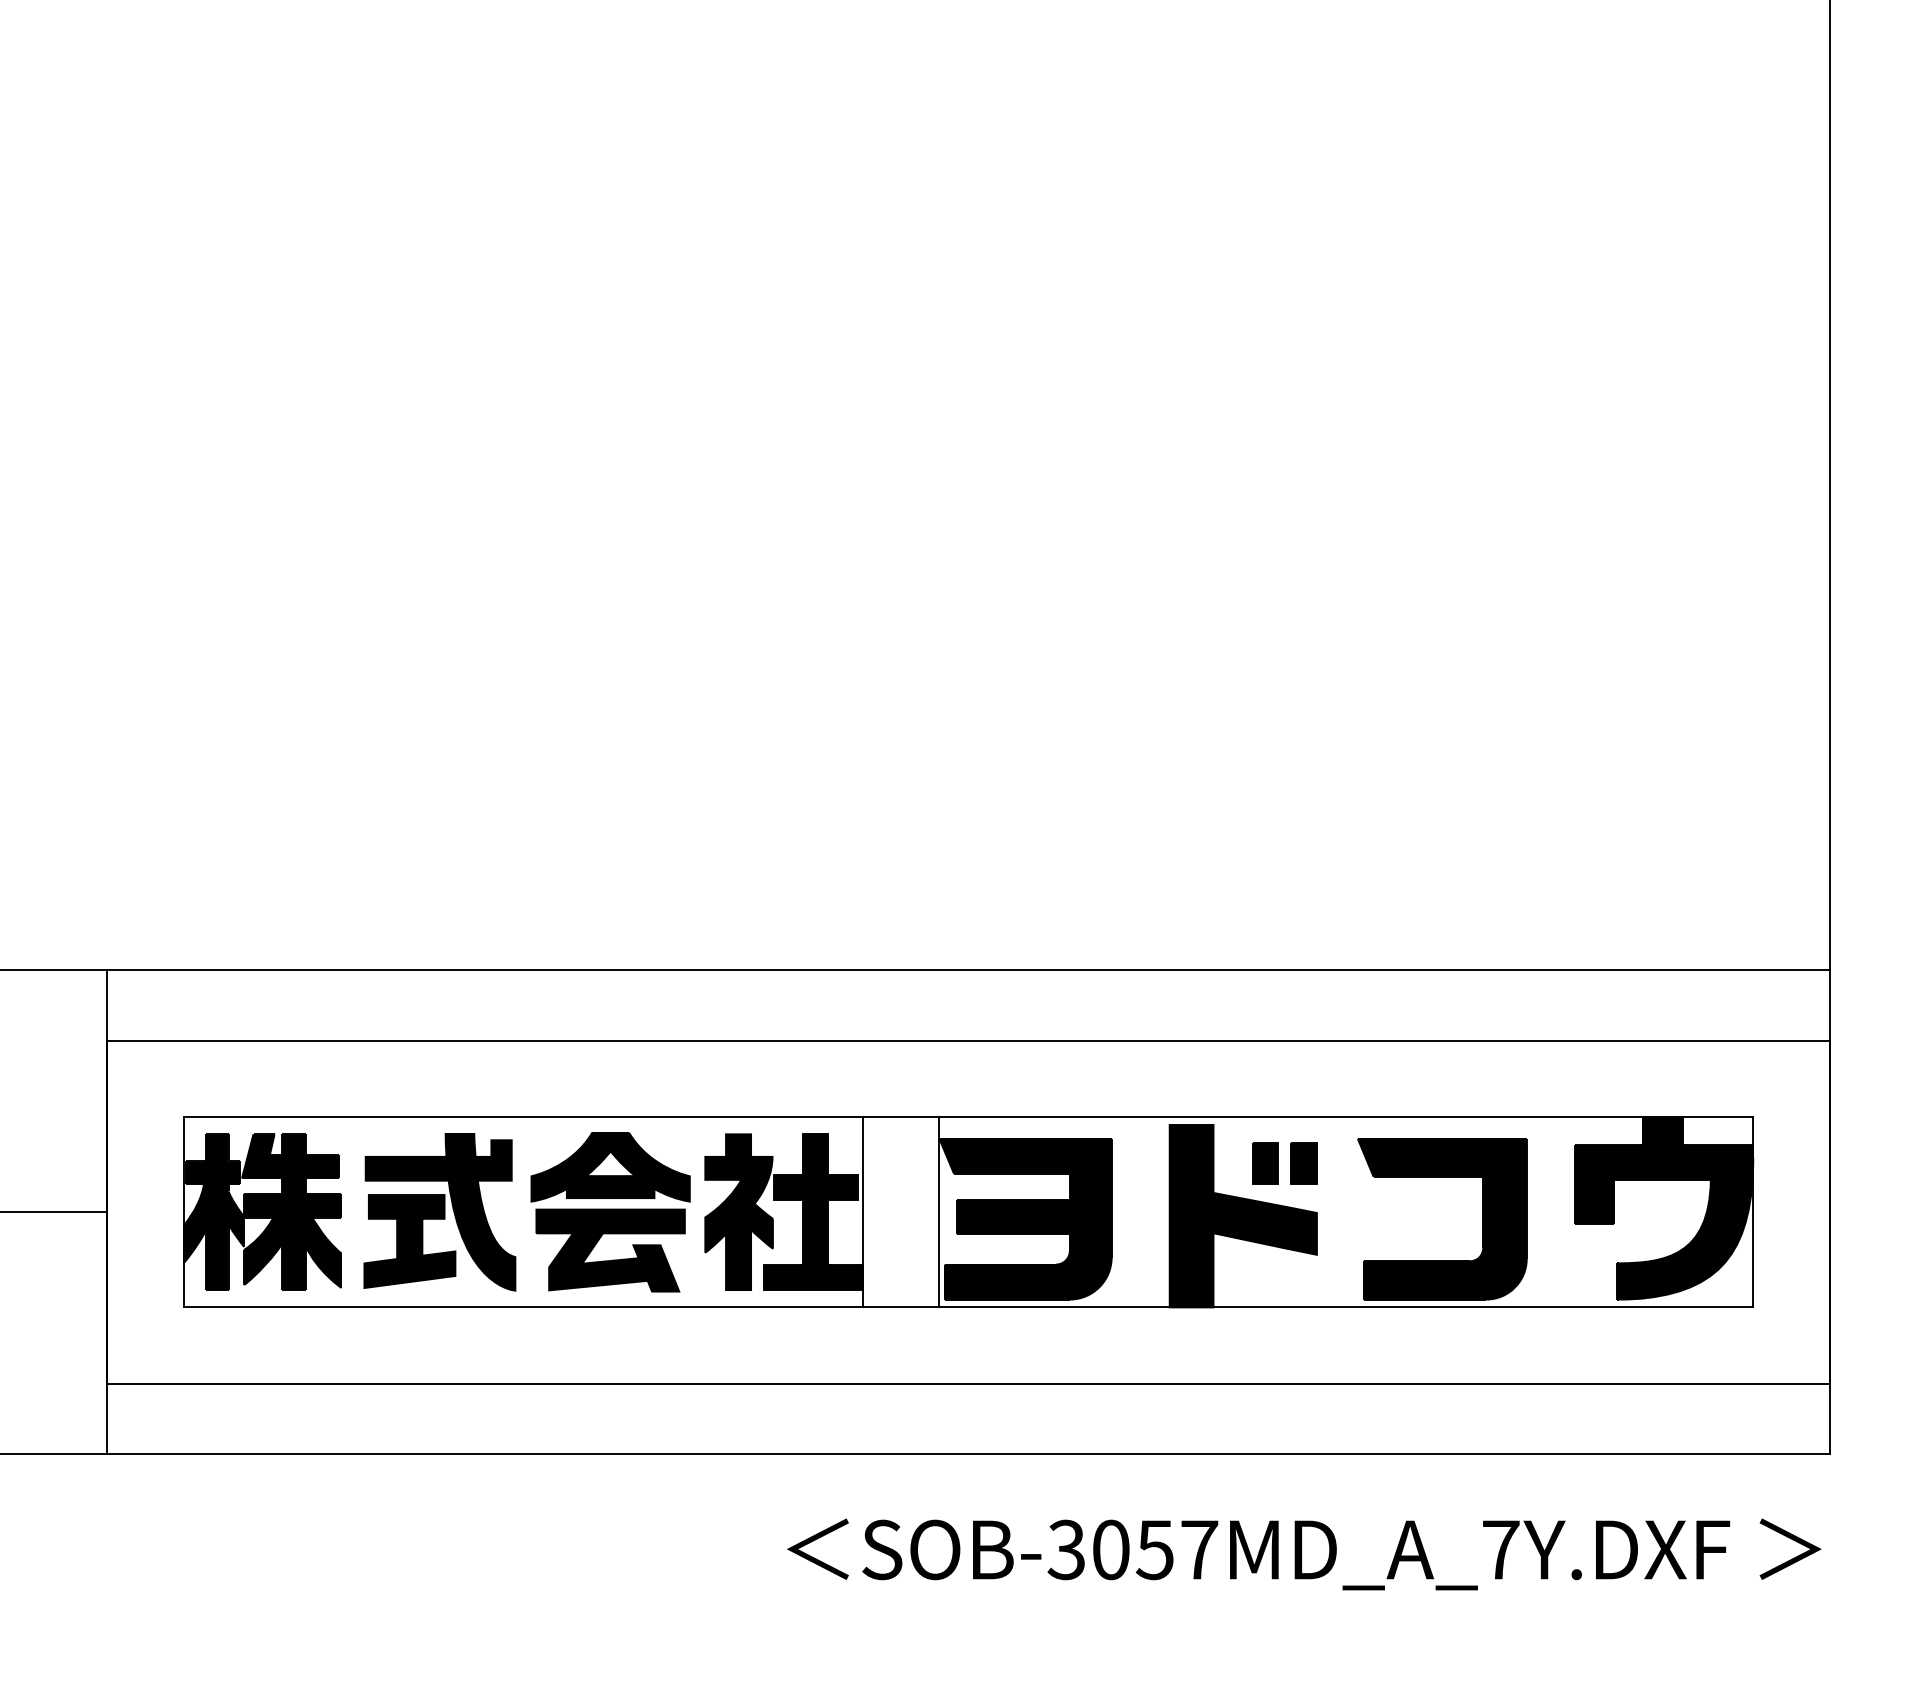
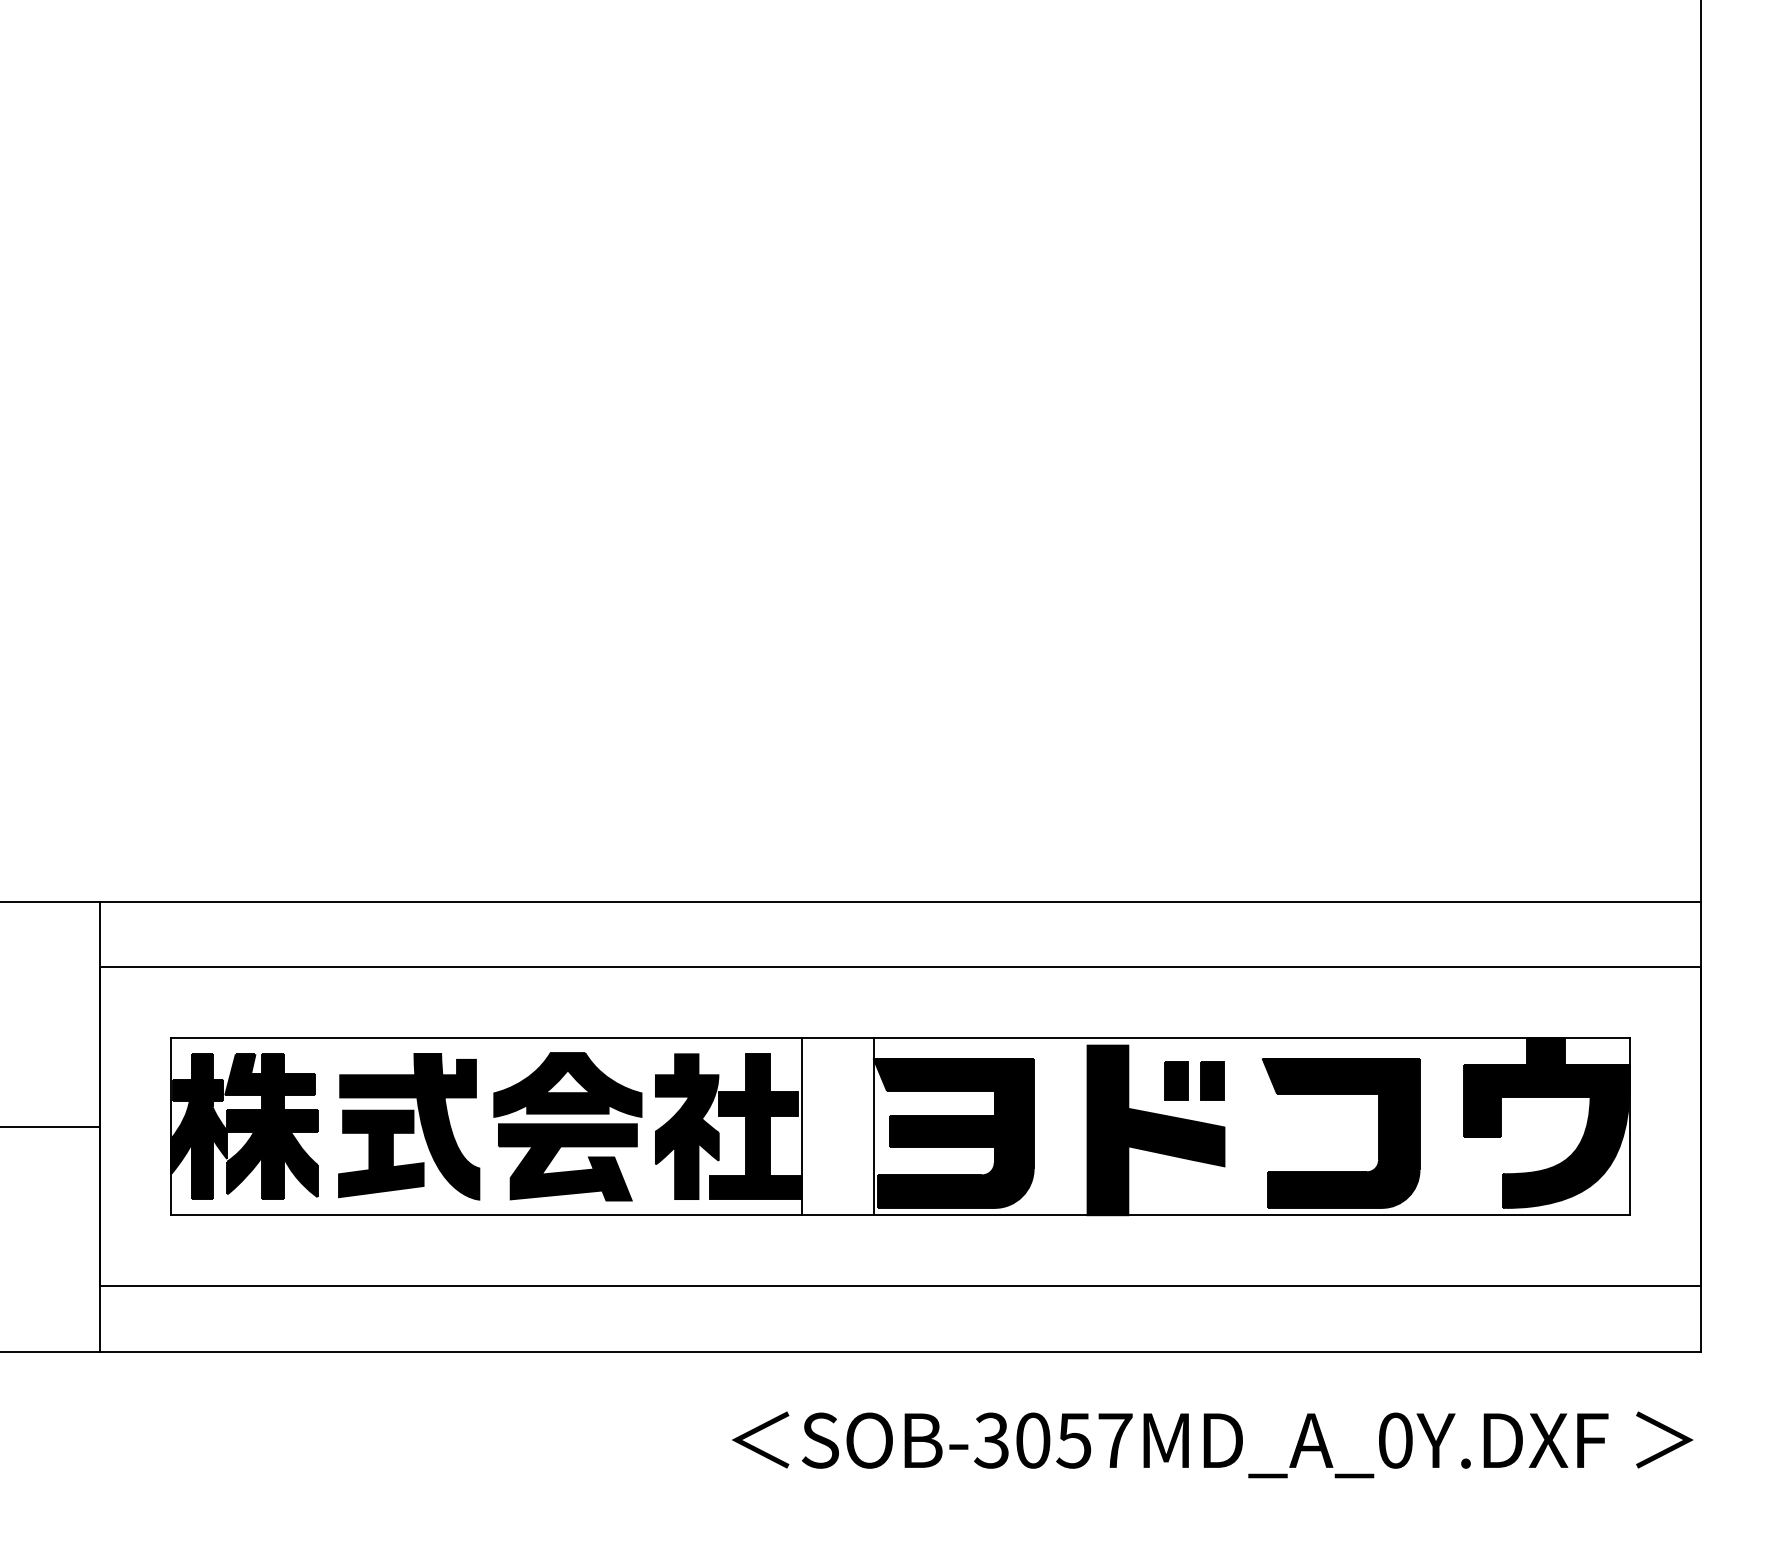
text: (1501, 1549) -> (1396, 1440), SOB-3057MD_A_7Y.DXF -> SOB-3057MD_A_0Y.DXF

